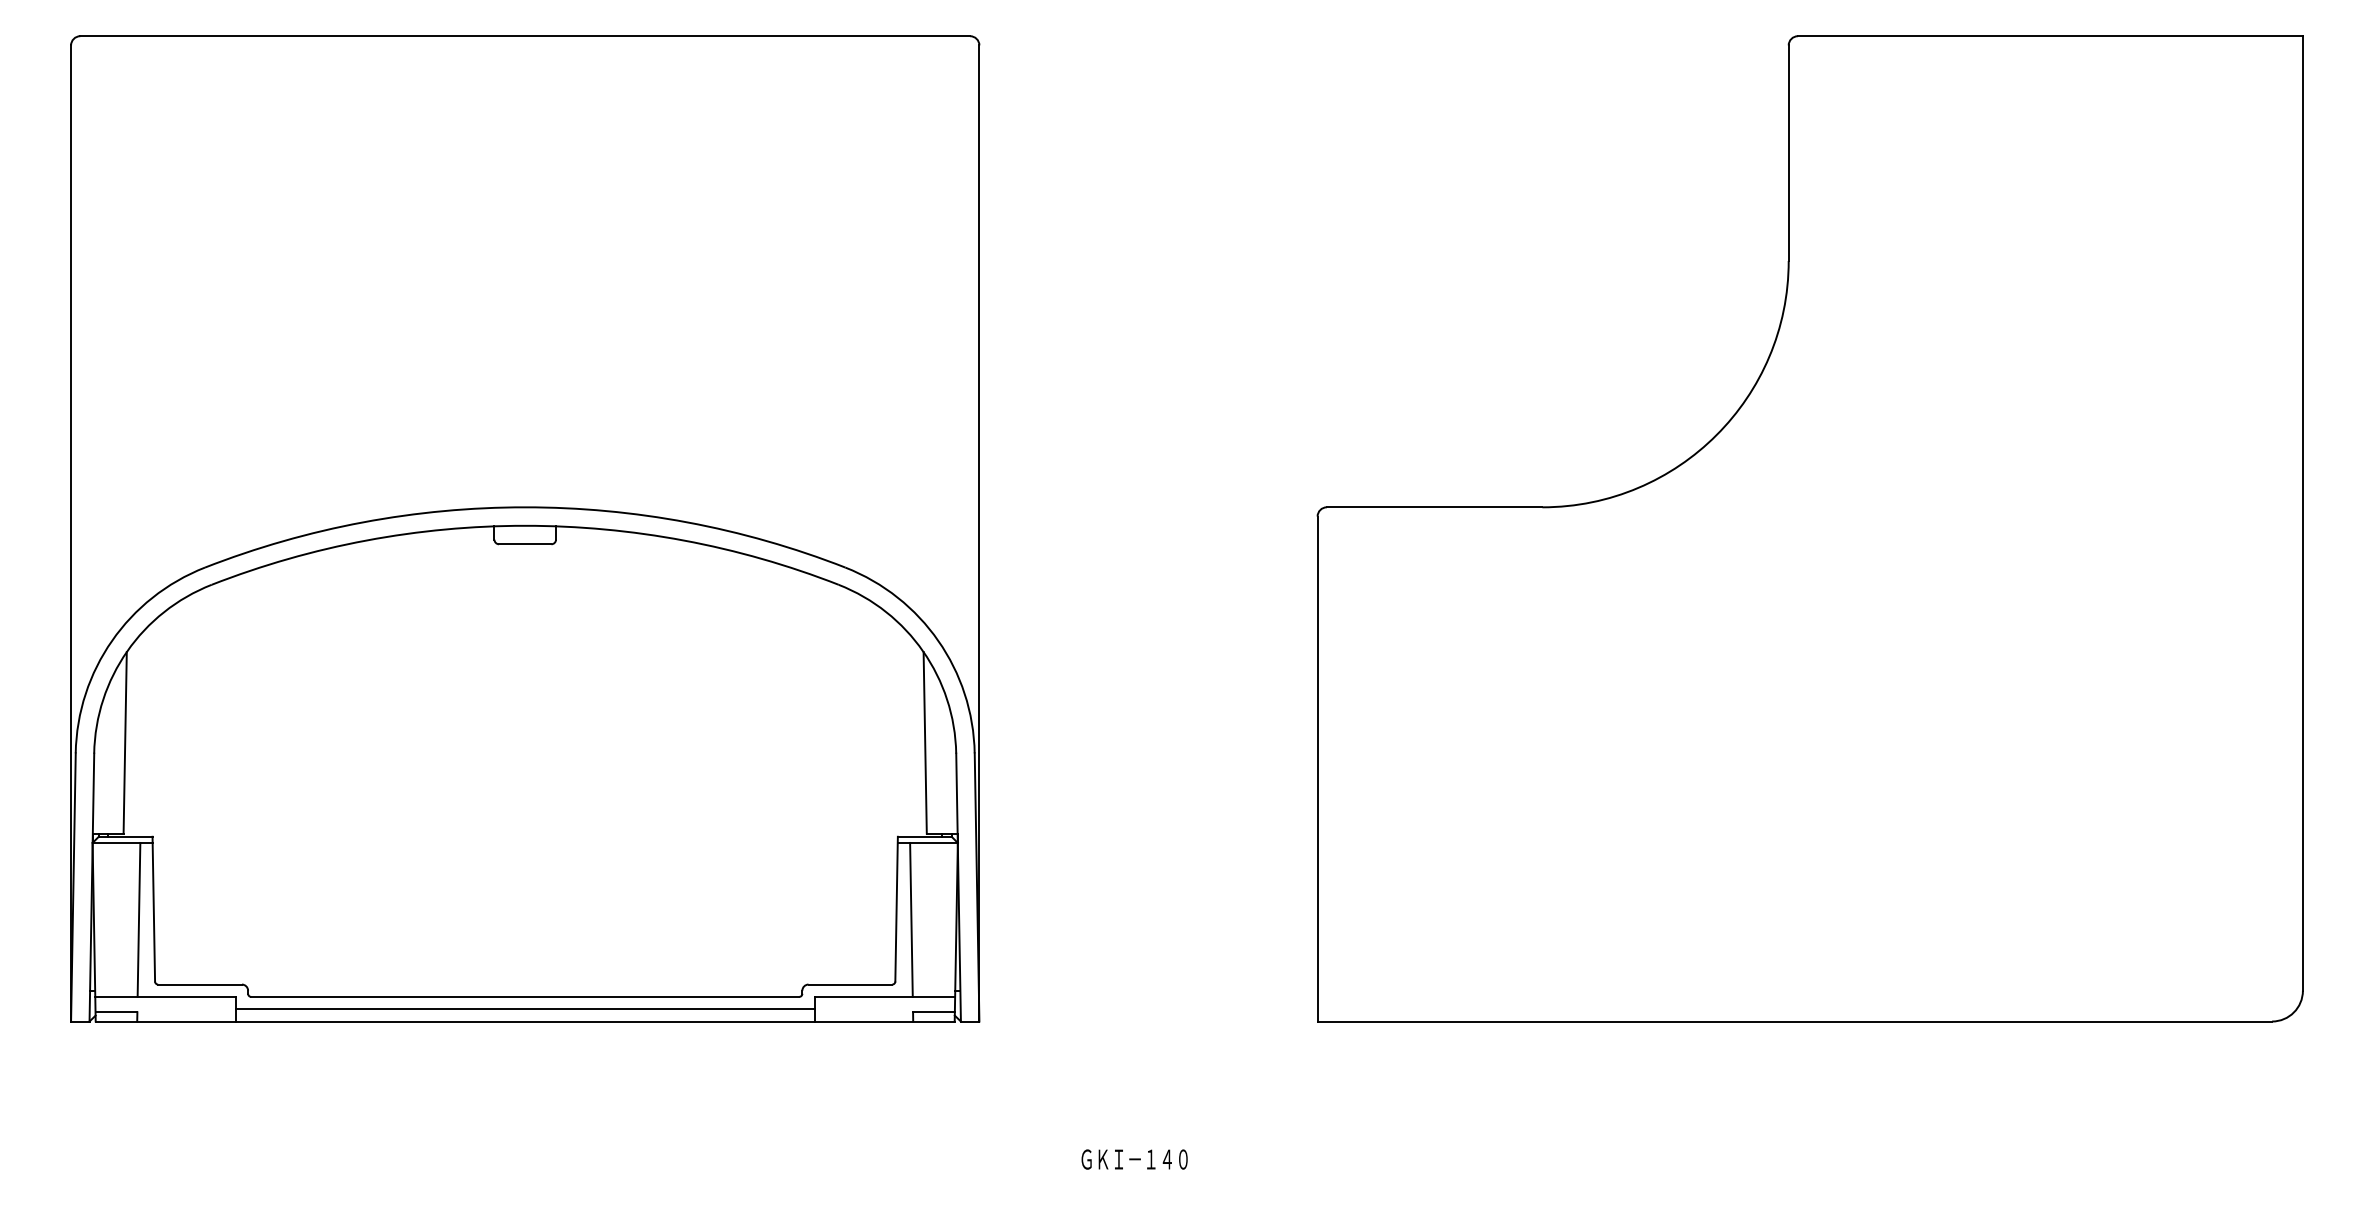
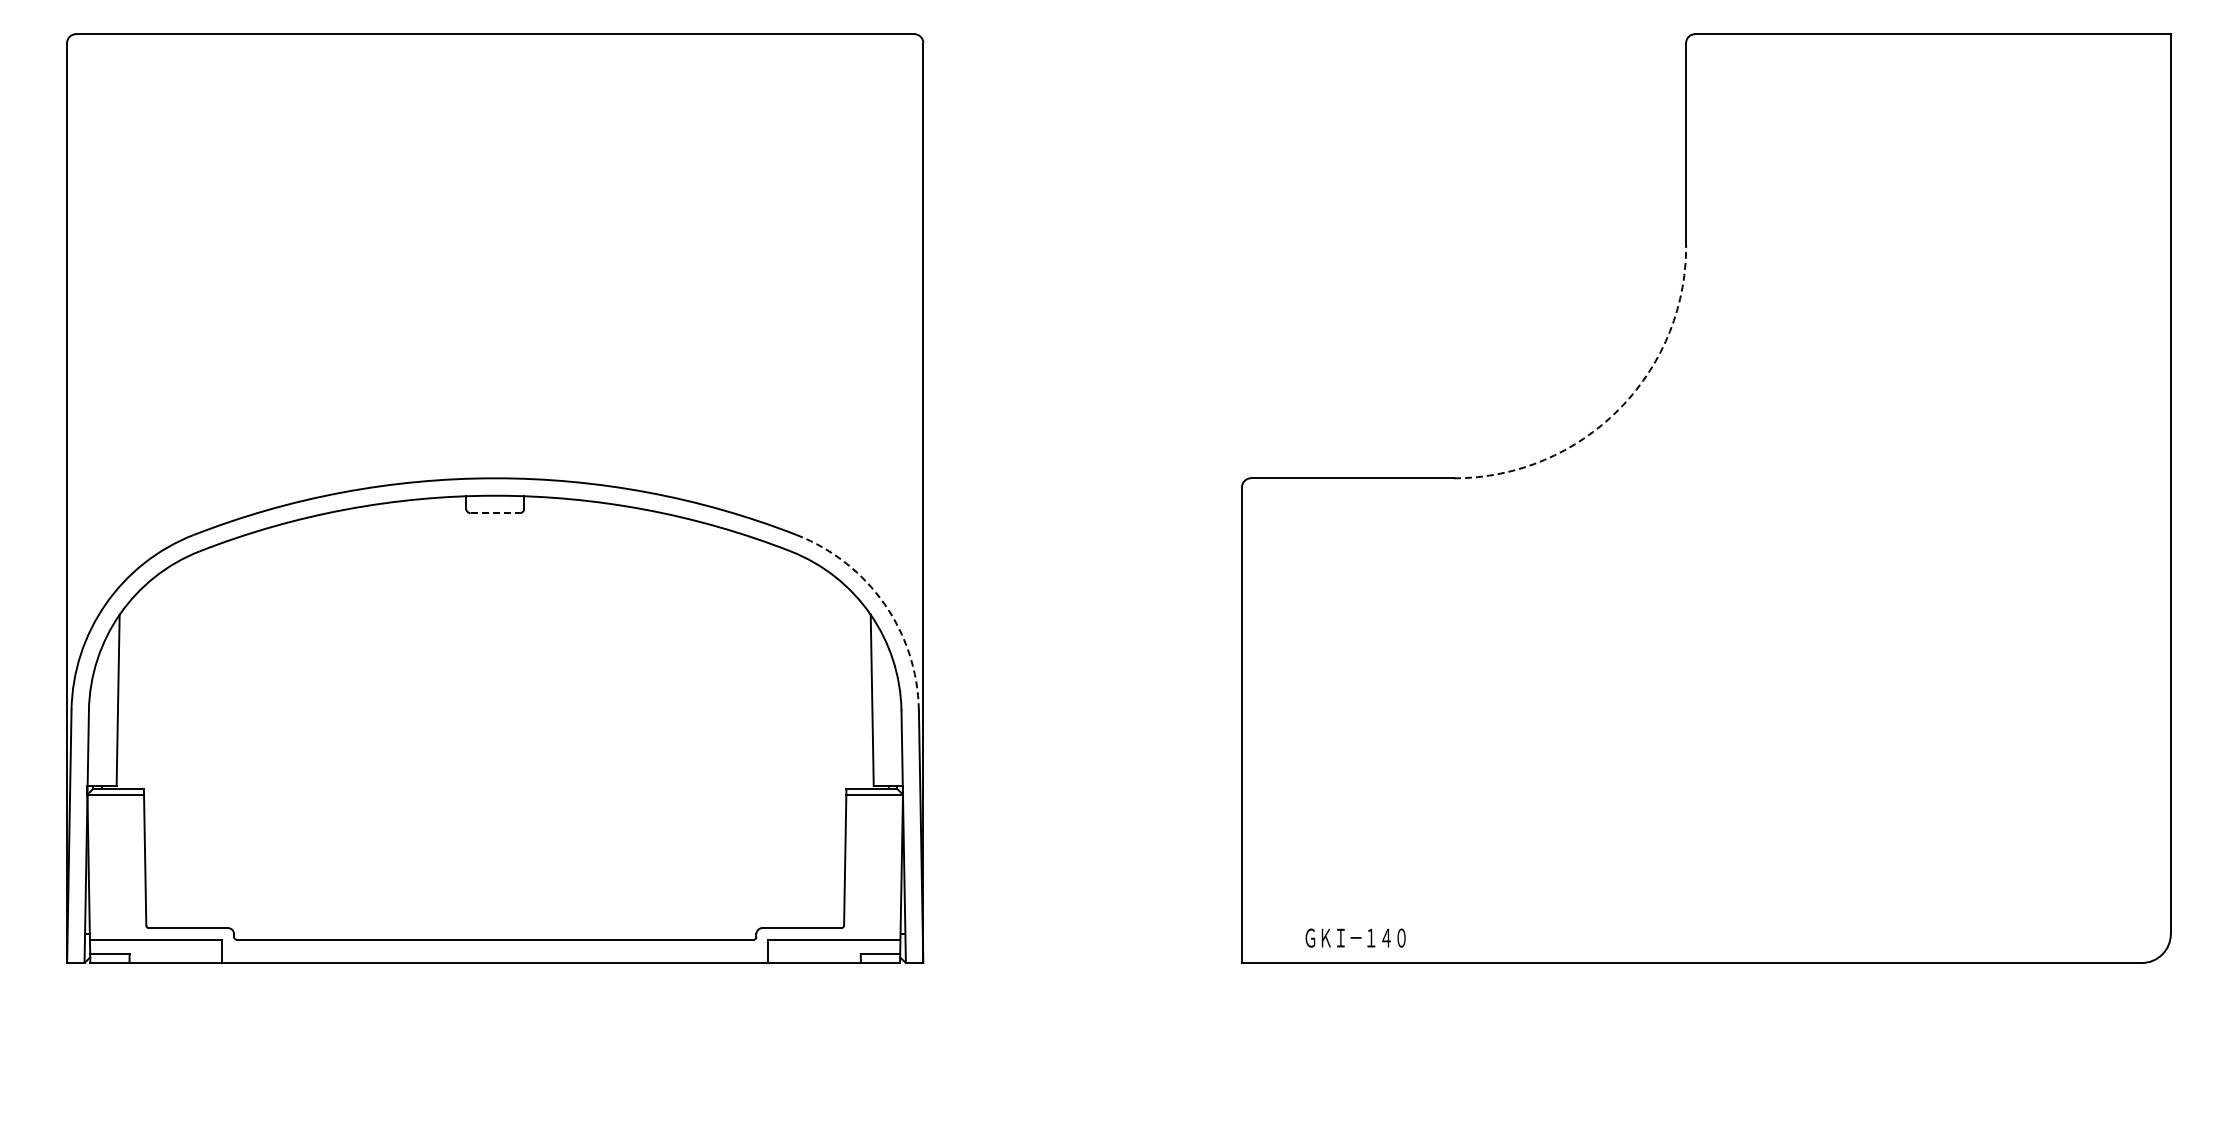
arc: (1716, 435) -> (1618, 410), solid -> dashed
line: (525, 544) -> (495, 513), solid -> dashed
arc: (938, 641) -> (884, 604), solid -> dashed
line: (138, 919) -> (130, 866), removed
line: (911, 919) -> (859, 866), removed
line: (525, 1009) -> (495, 951), removed
text: (1134, 1158) -> (1355, 937), moved

